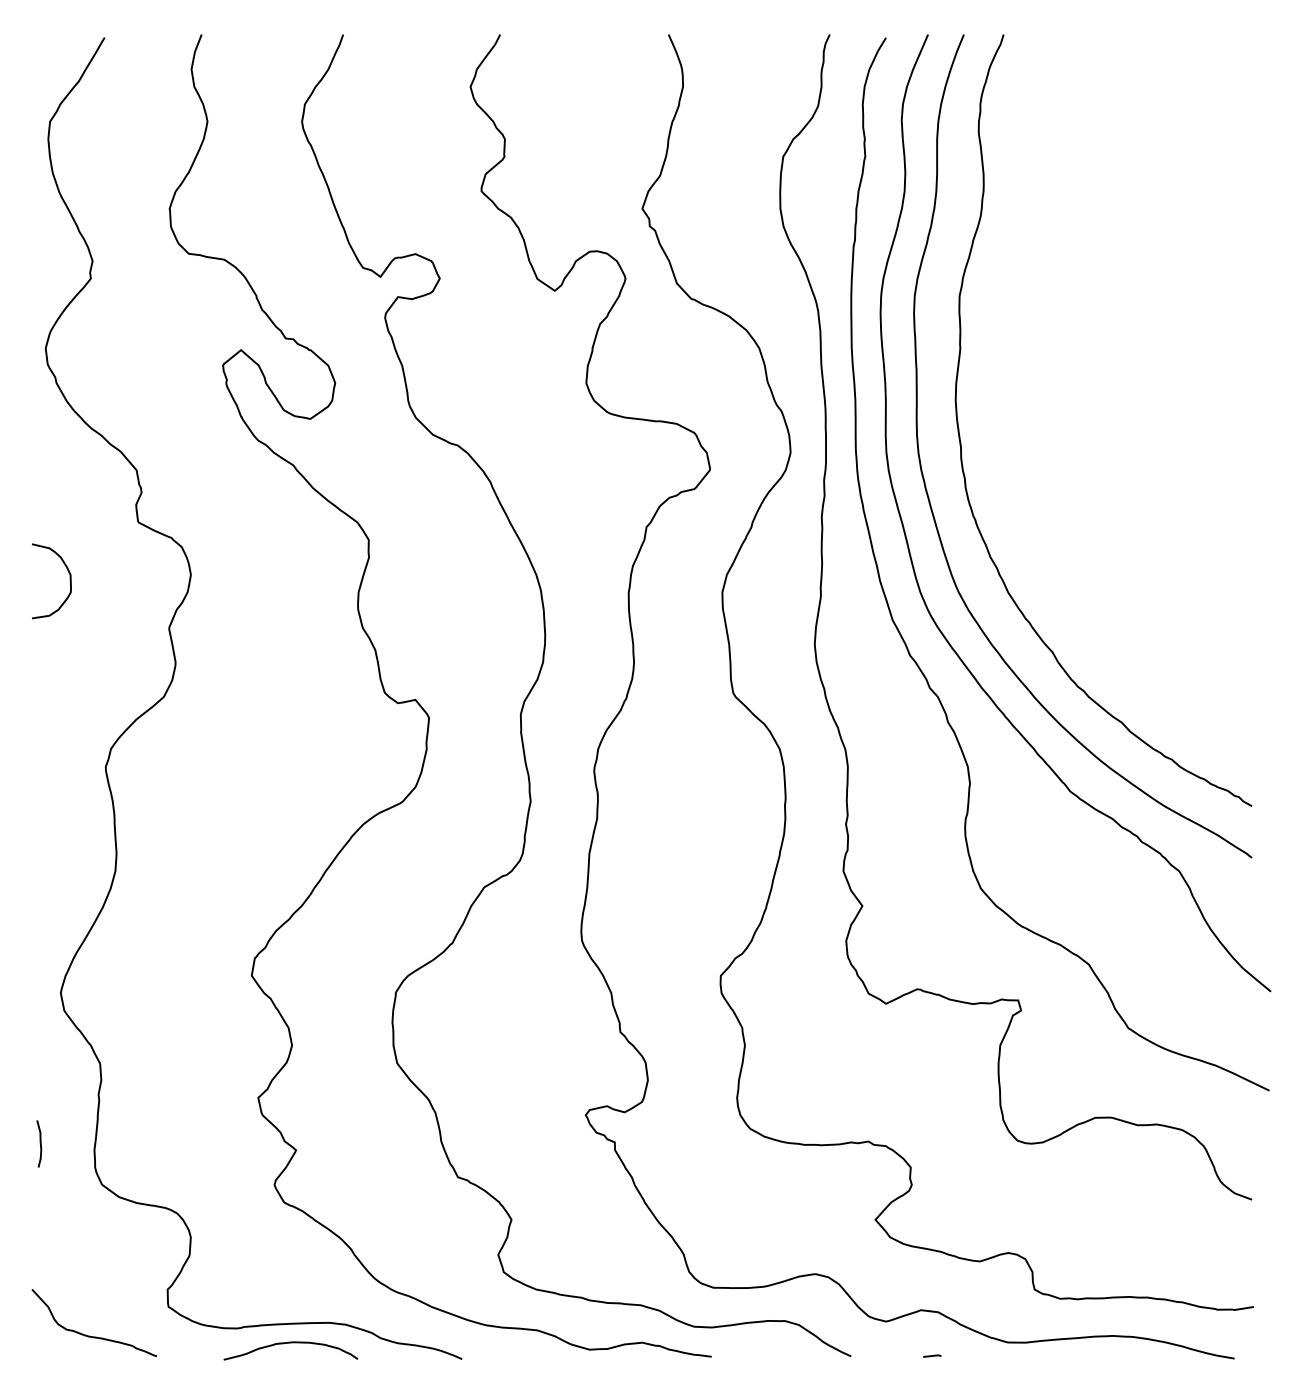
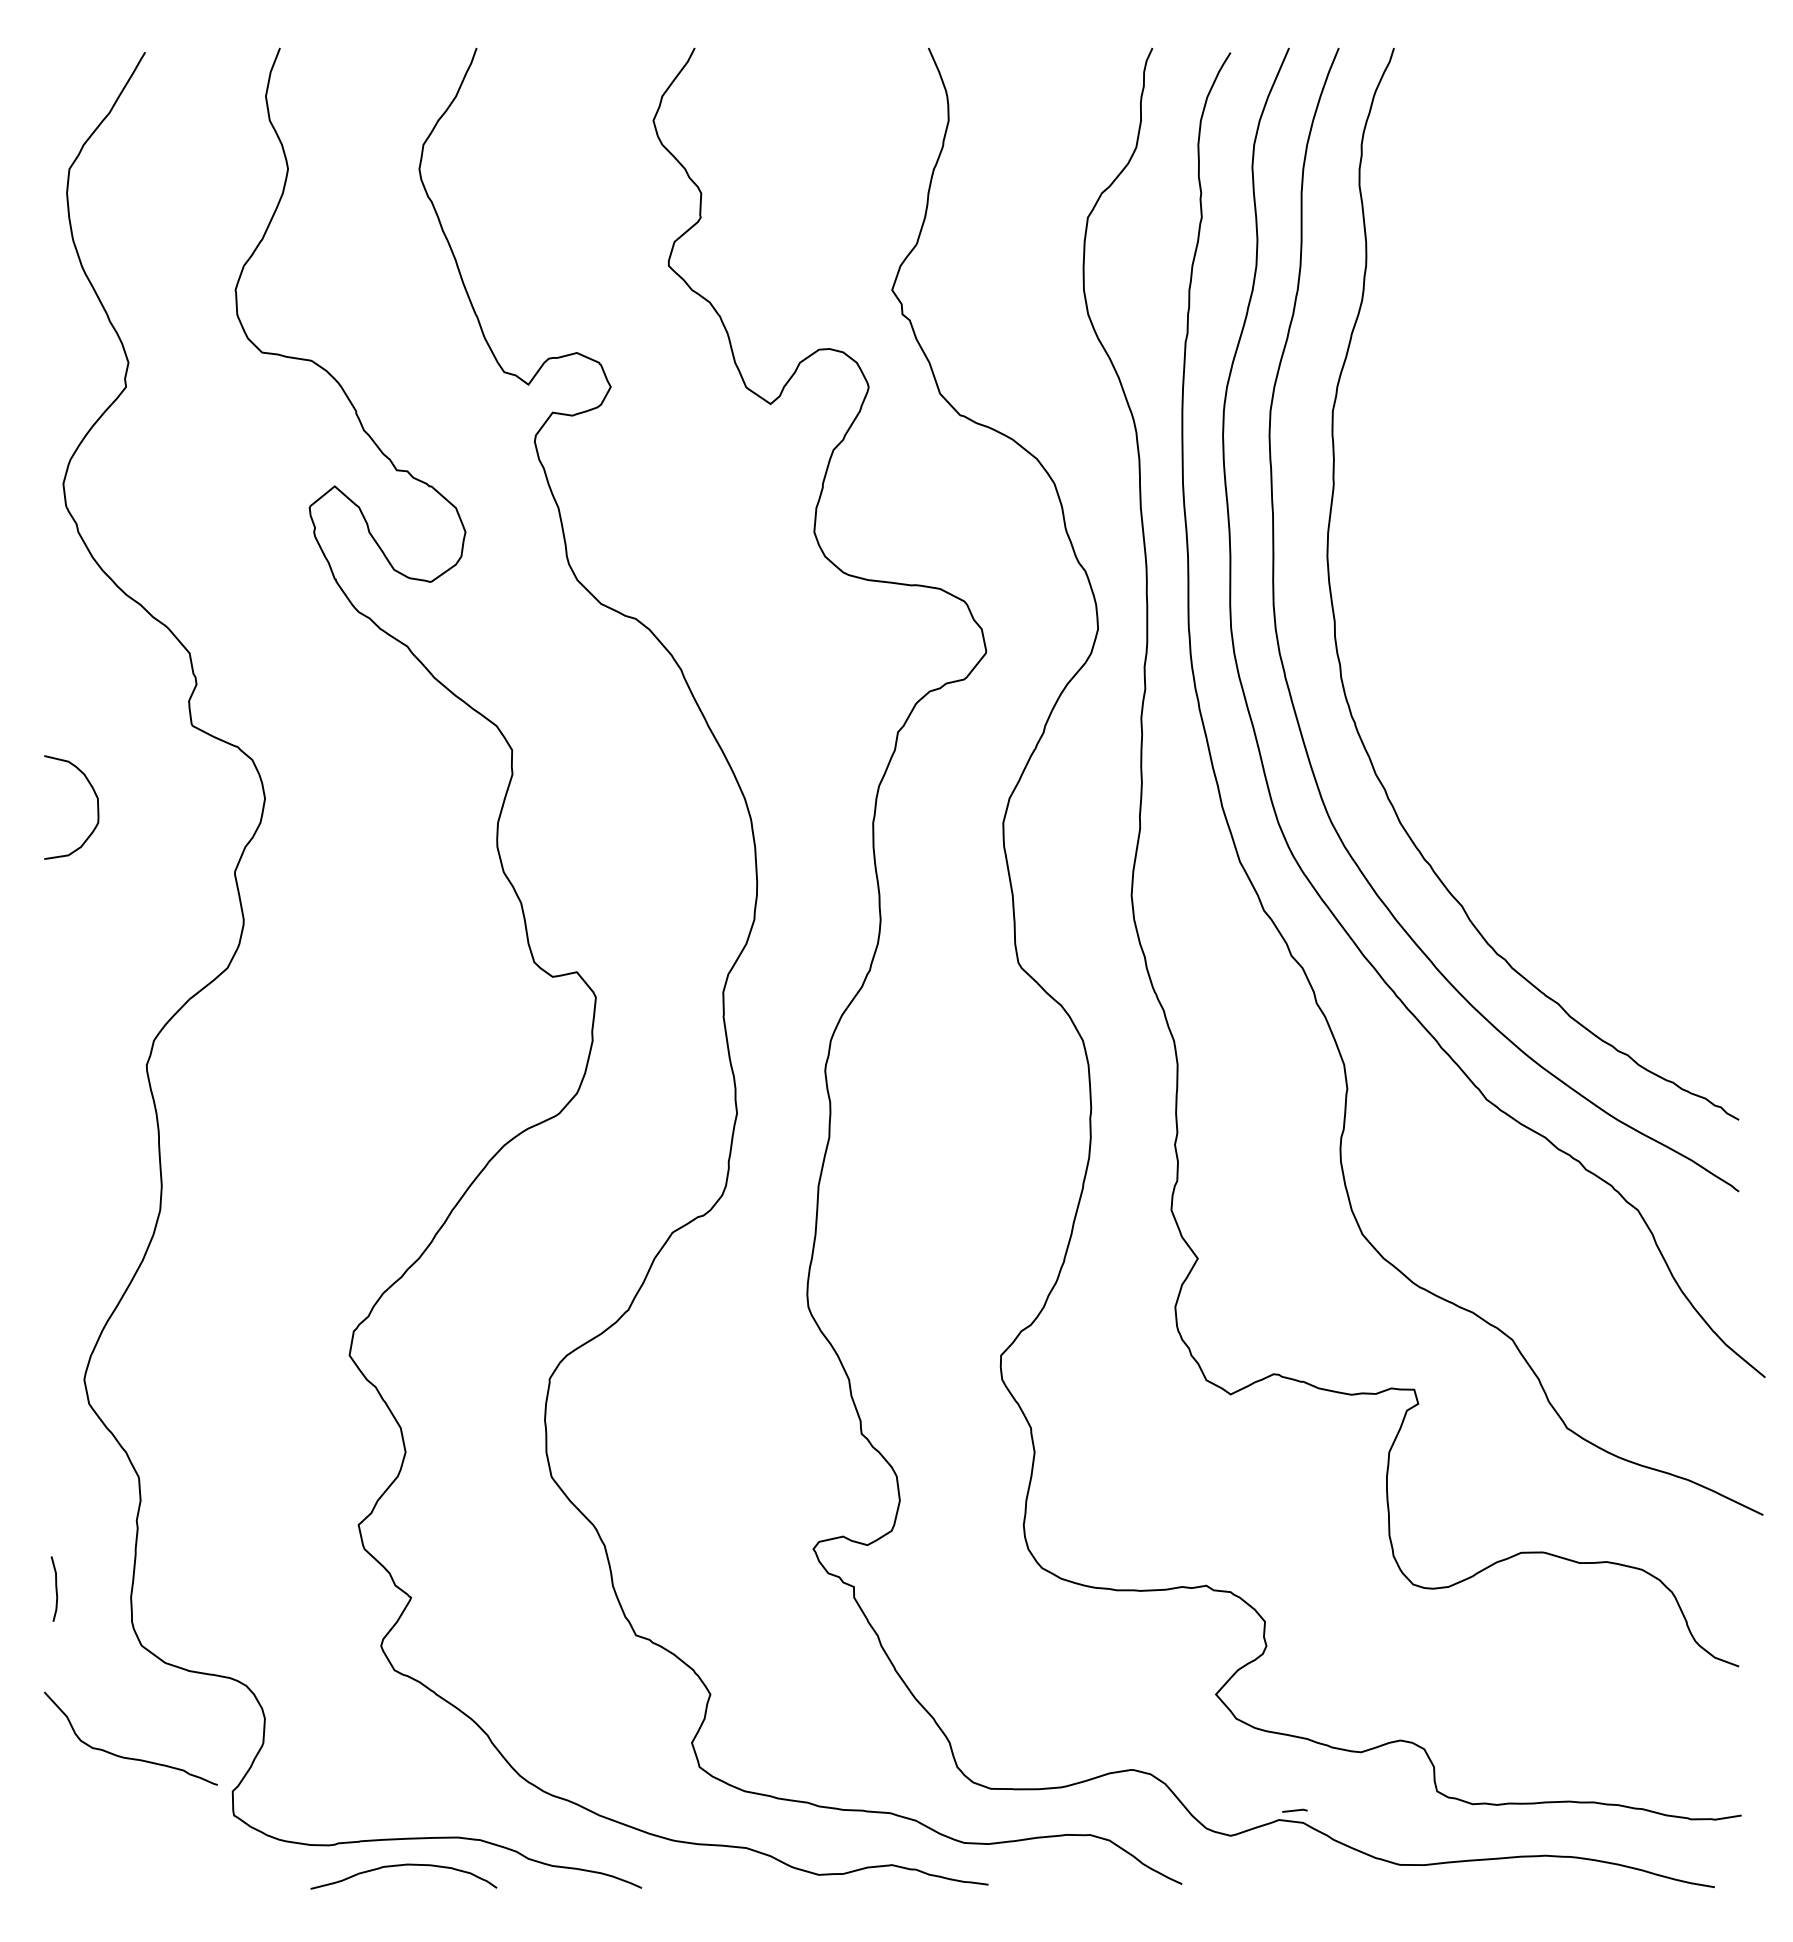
curve: (89, 1335) -> (124, 1756), moved
line: (932, 1355) -> (1294, 1810), moved

